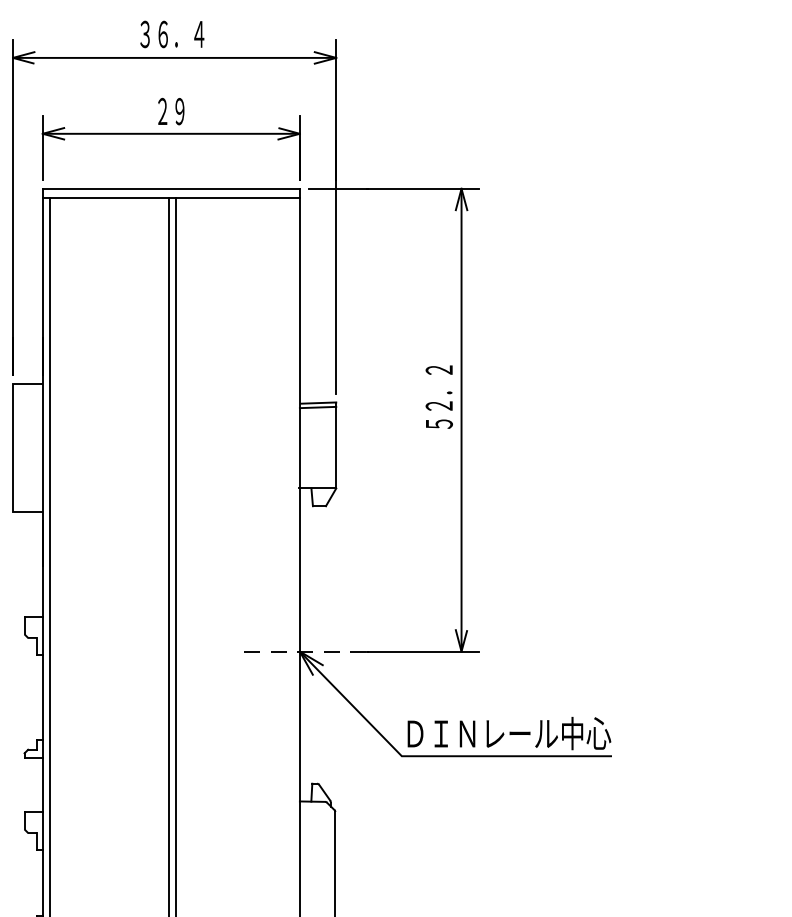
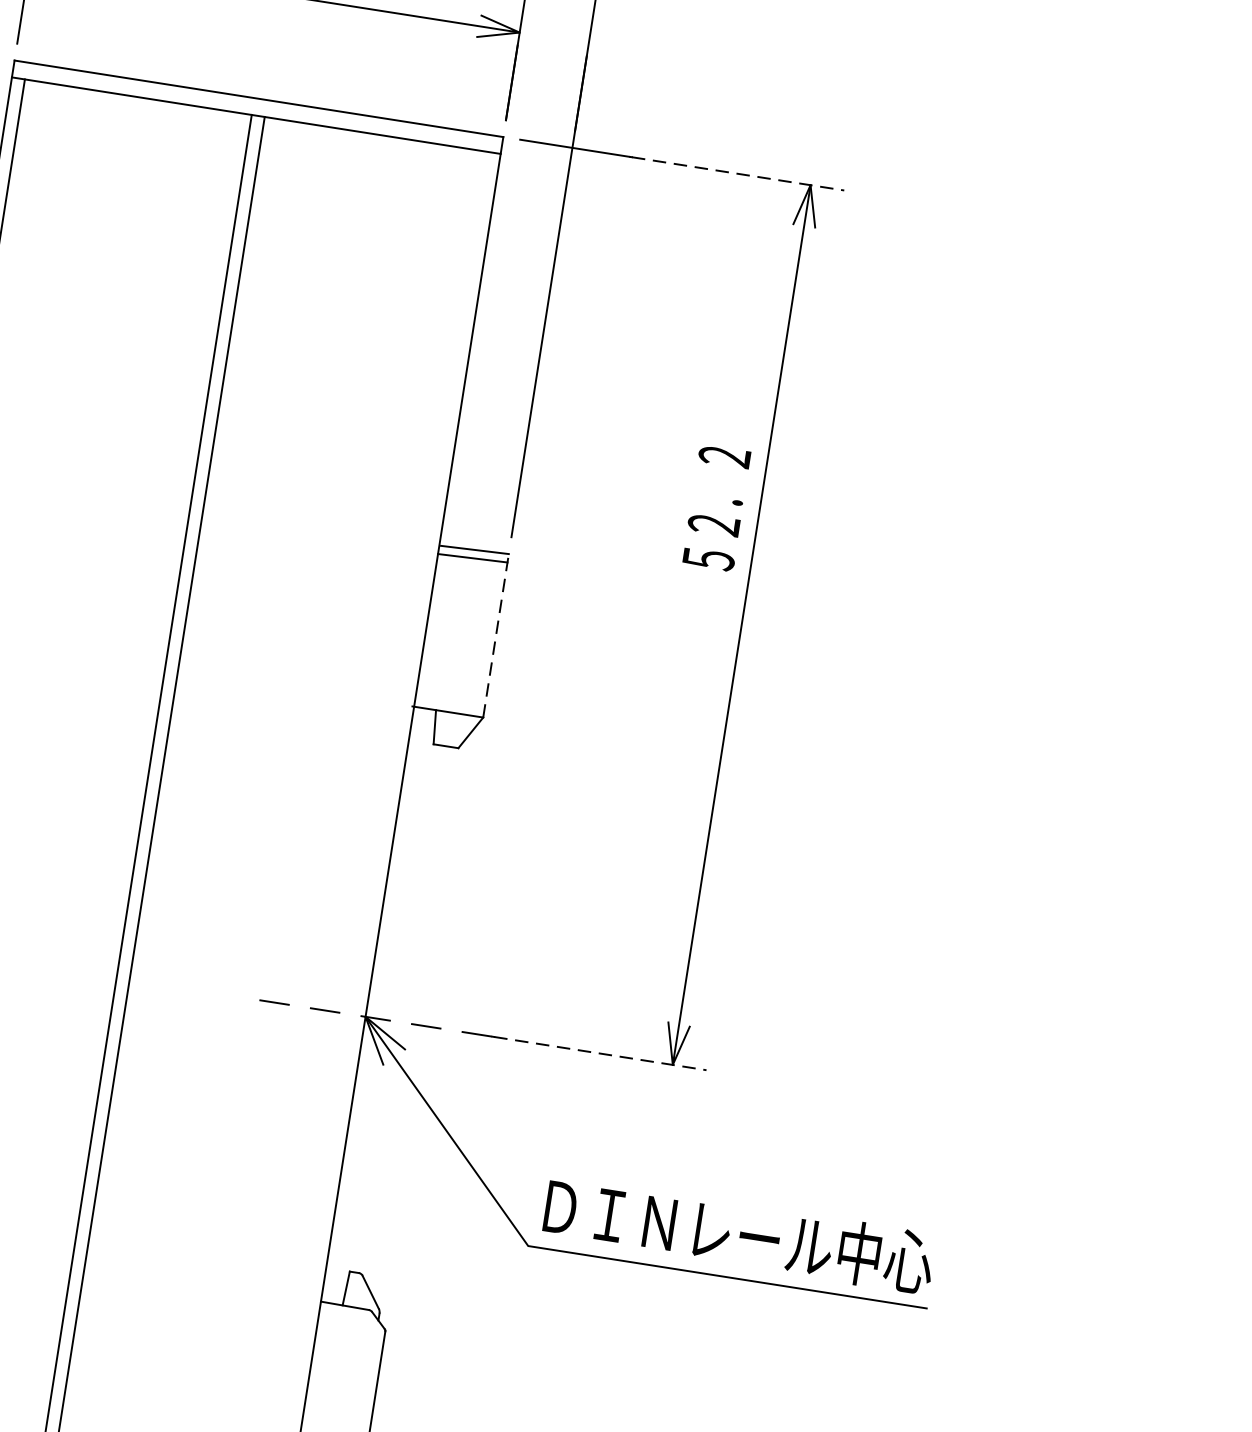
line: (423, 188) -> (738, 173), solid -> dashed
text: (438, 396) -> (715, 506), moved
line: (336, 444) -> (496, 634), solid -> dashed
line: (423, 651) -> (600, 1053), solid -> dashed

